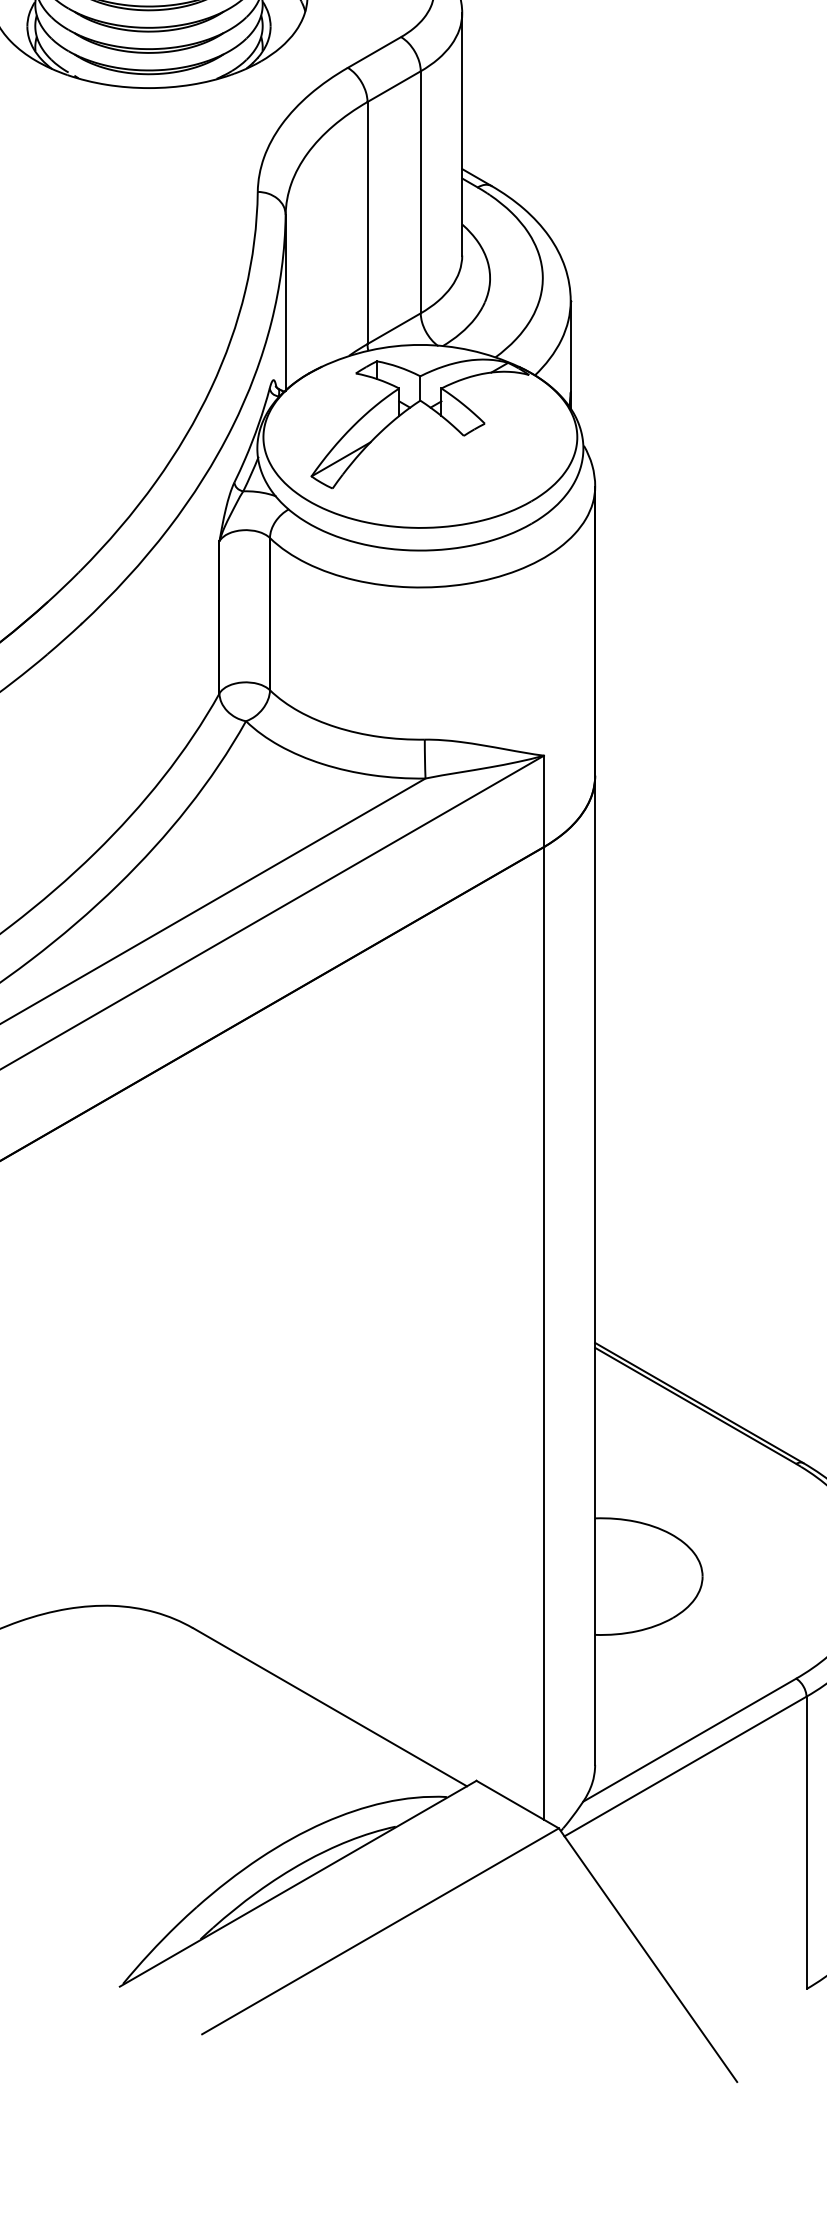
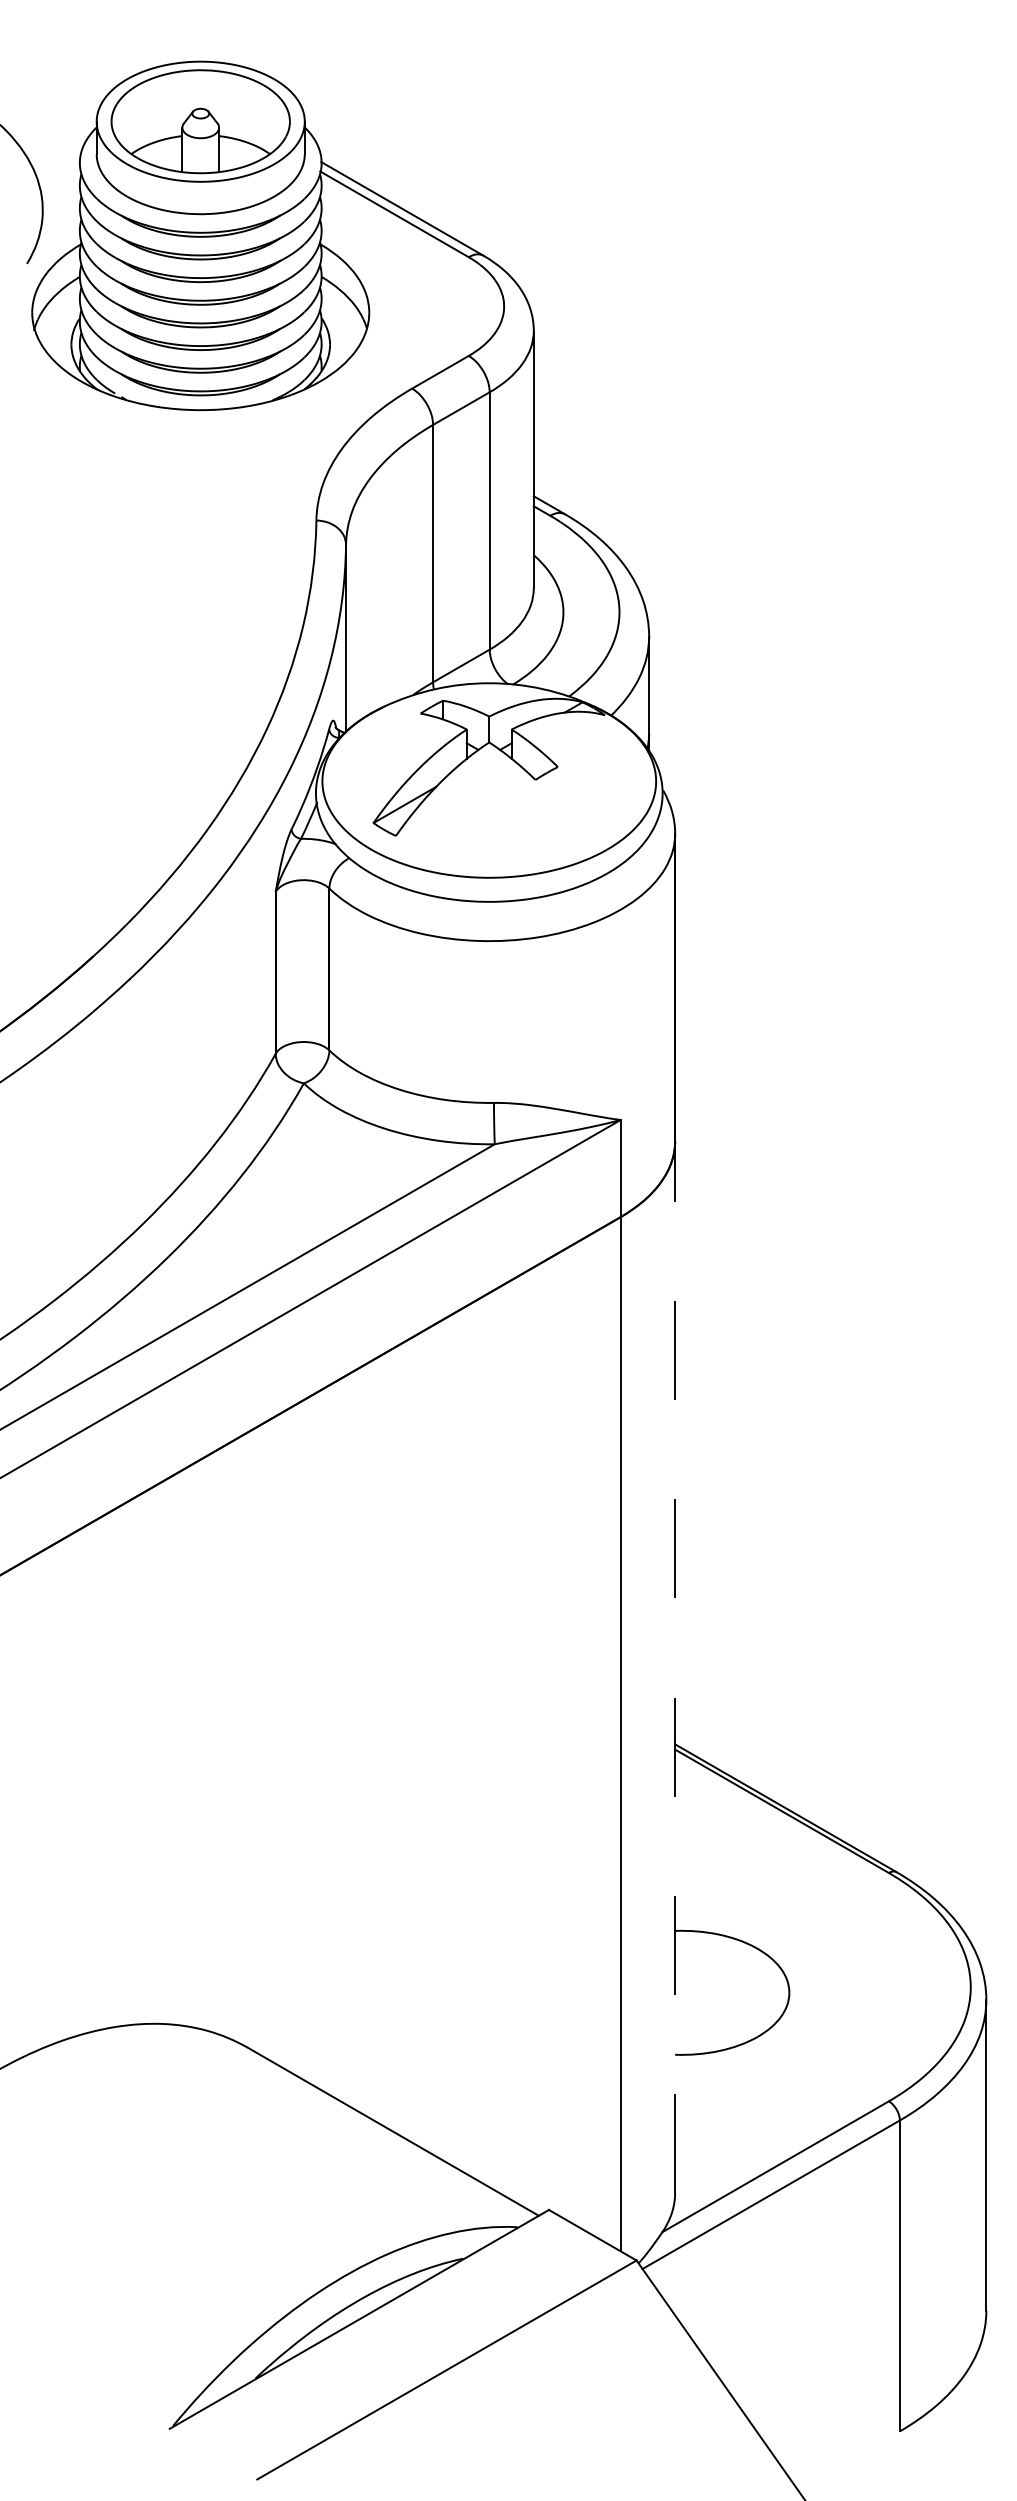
line: (595, 1270) -> (675, 1667), solid -> dashed

